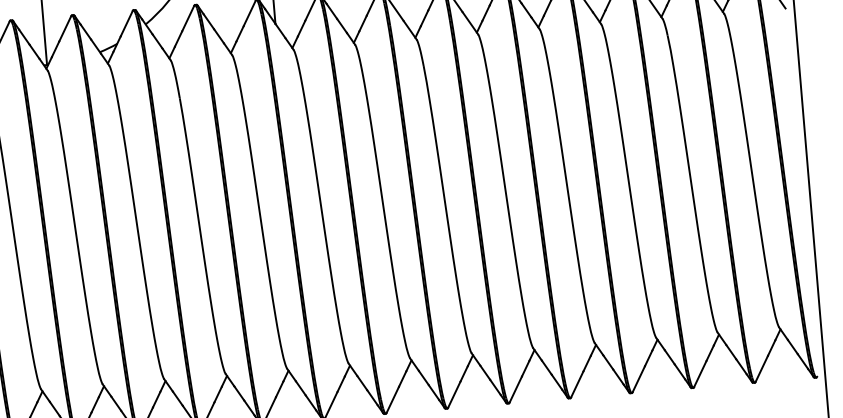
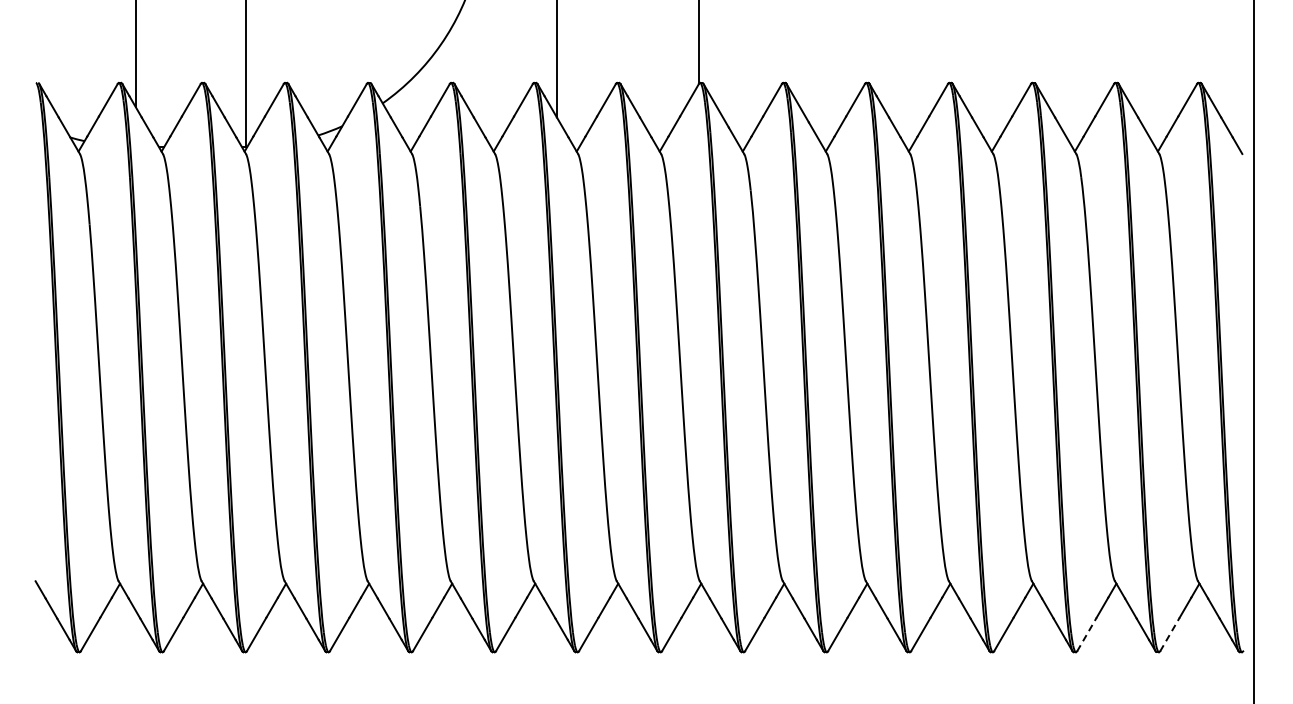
line: (762, 368) -> (1170, 634), solid -> dashed
line: (700, 374) -> (1087, 634), solid -> dashed

